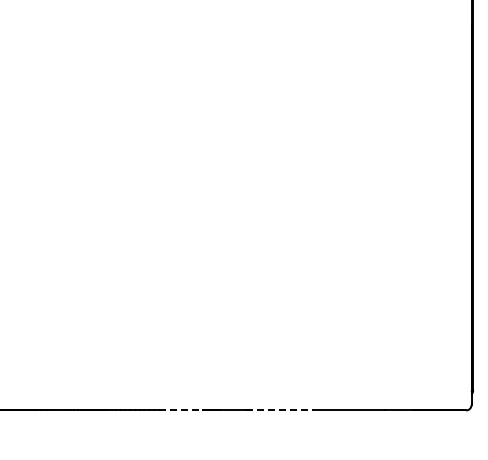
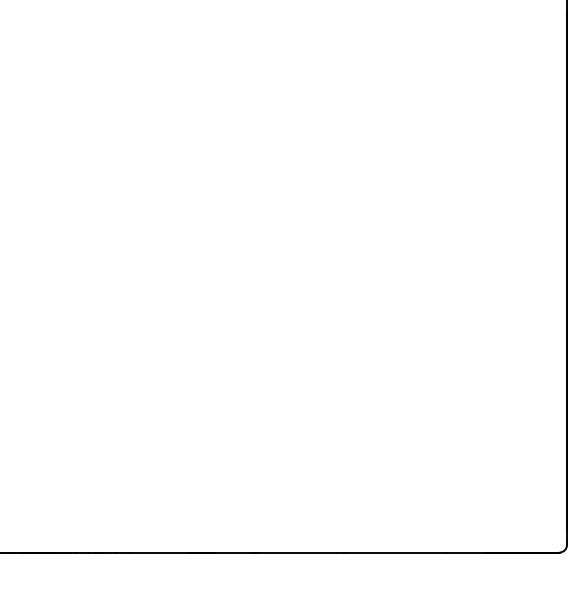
line: (181, 410) -> (160, 552), dashed -> solid
line: (279, 410) -> (298, 552), dashed -> solid

